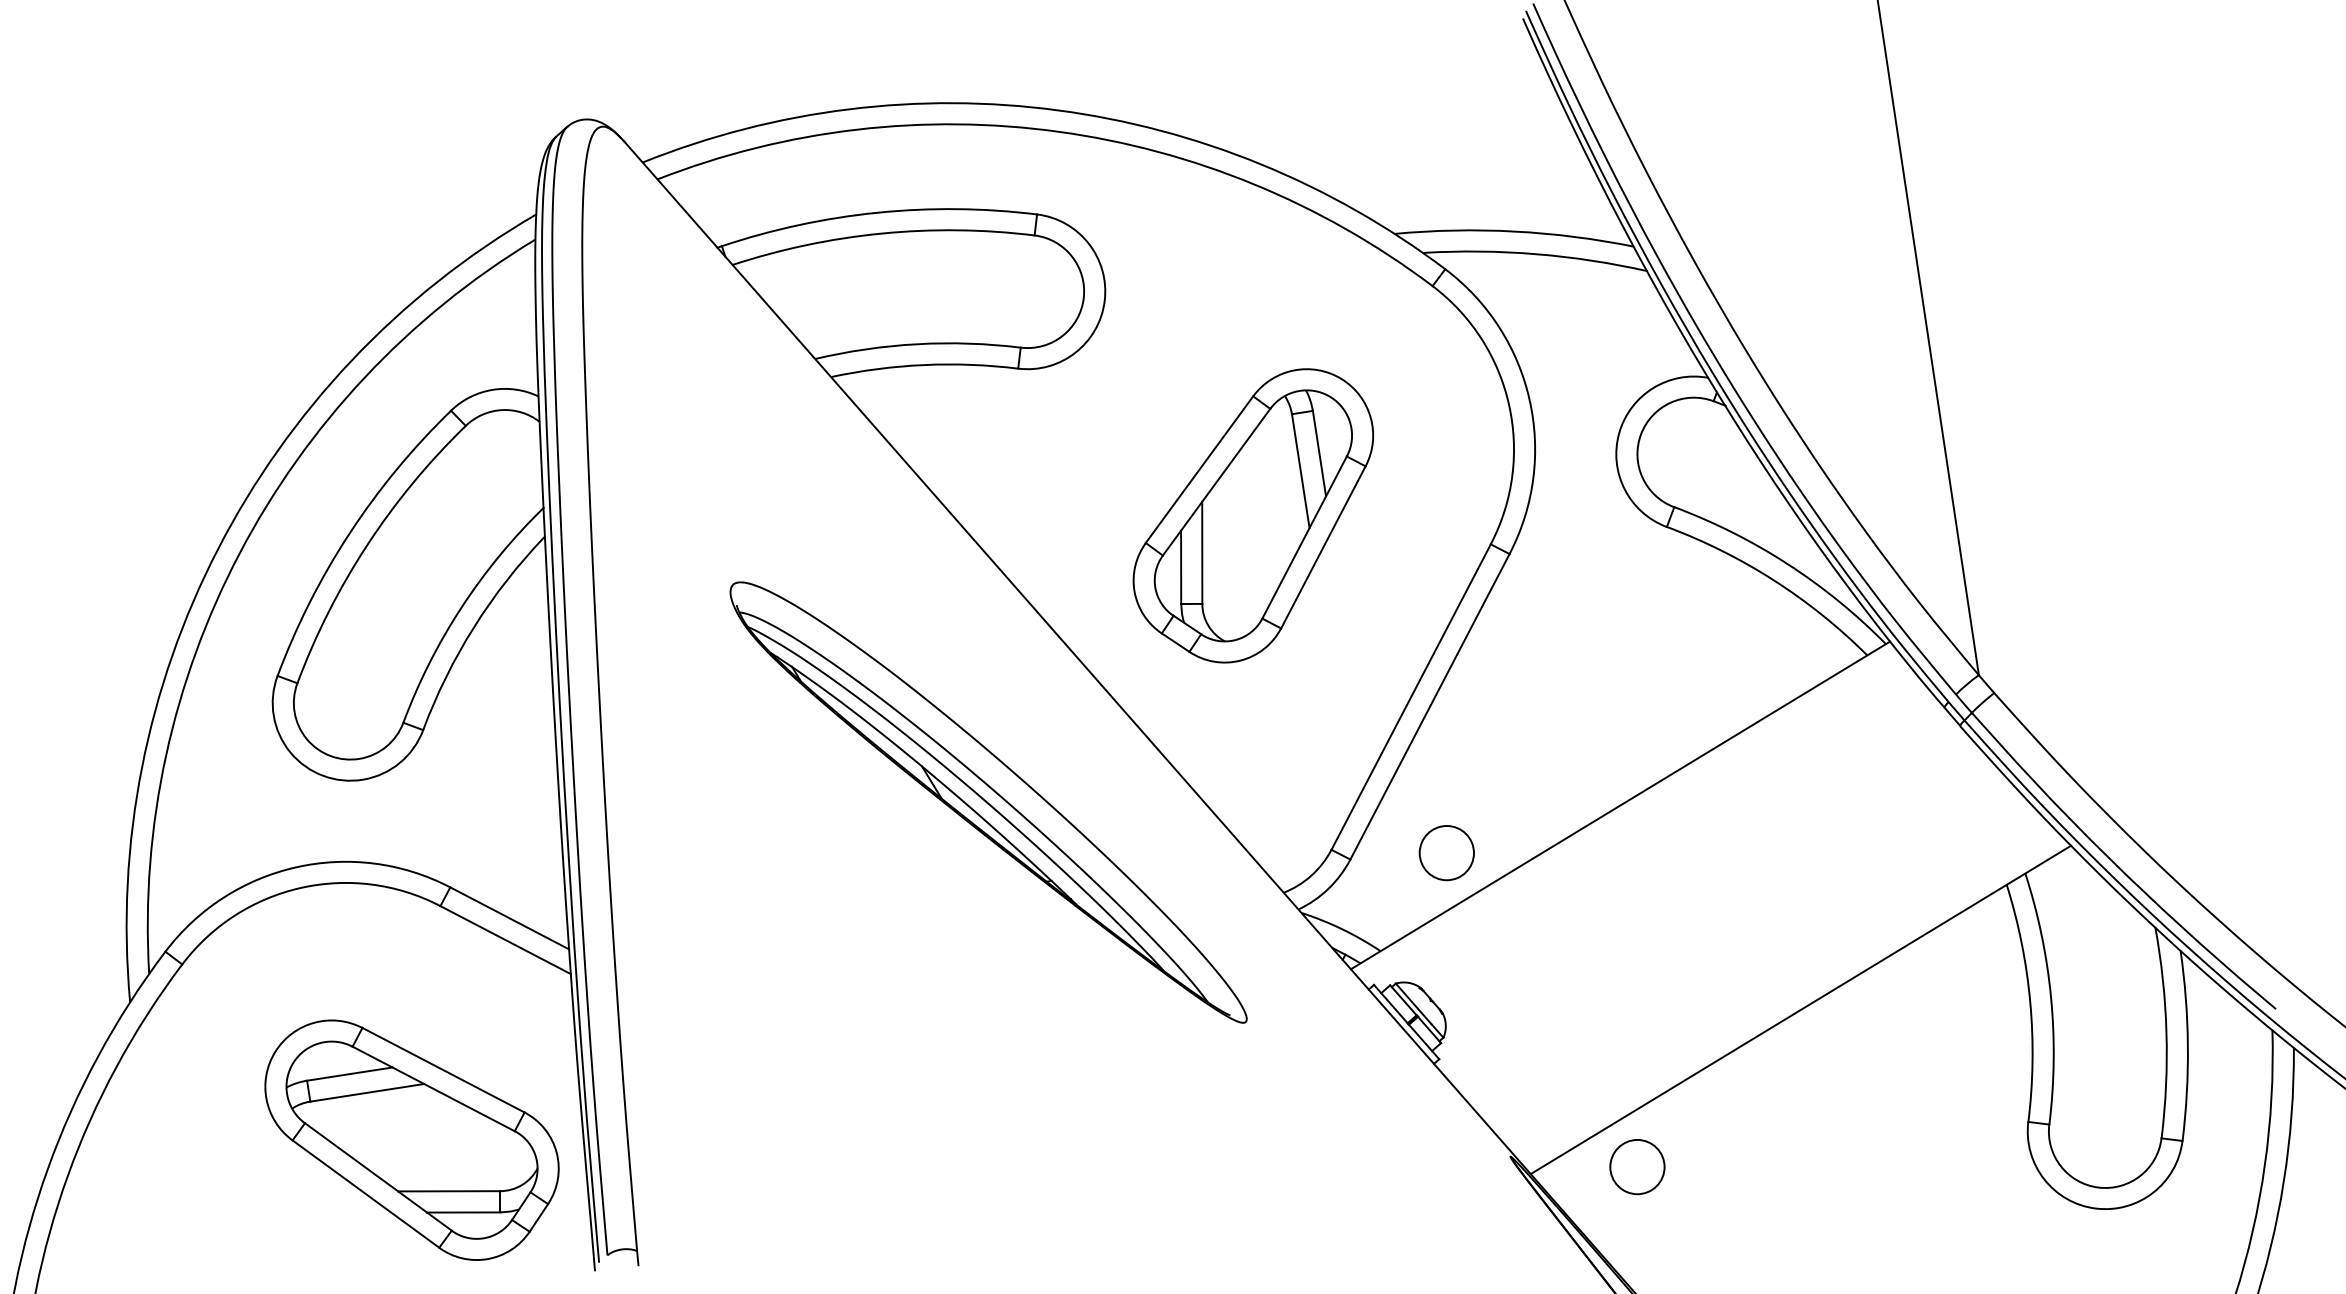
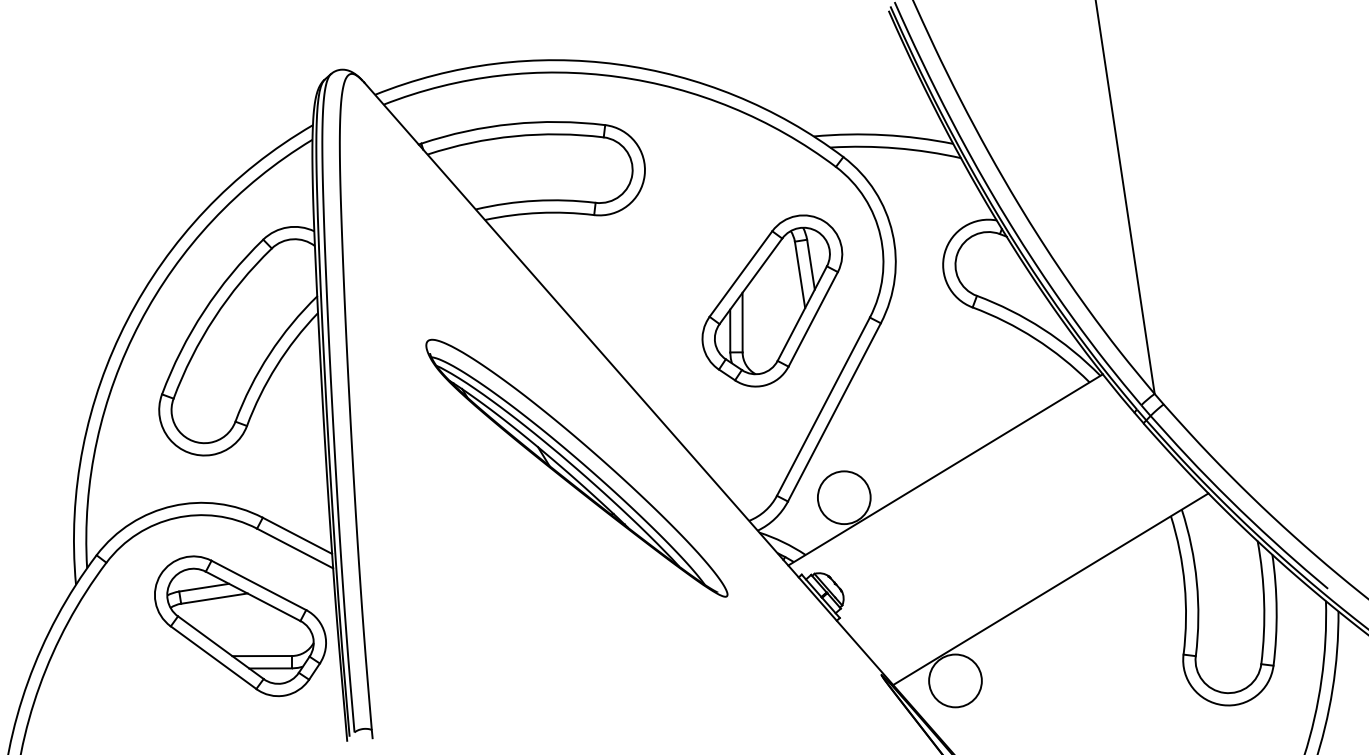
part: (1253, 515) -> (772, 300), moved
circle: (1445, 852) -> (843, 497), size x1.67
part: (412, 1140) -> (240, 626), moved
circle: (1637, 1166) -> (955, 680), size x1.67

